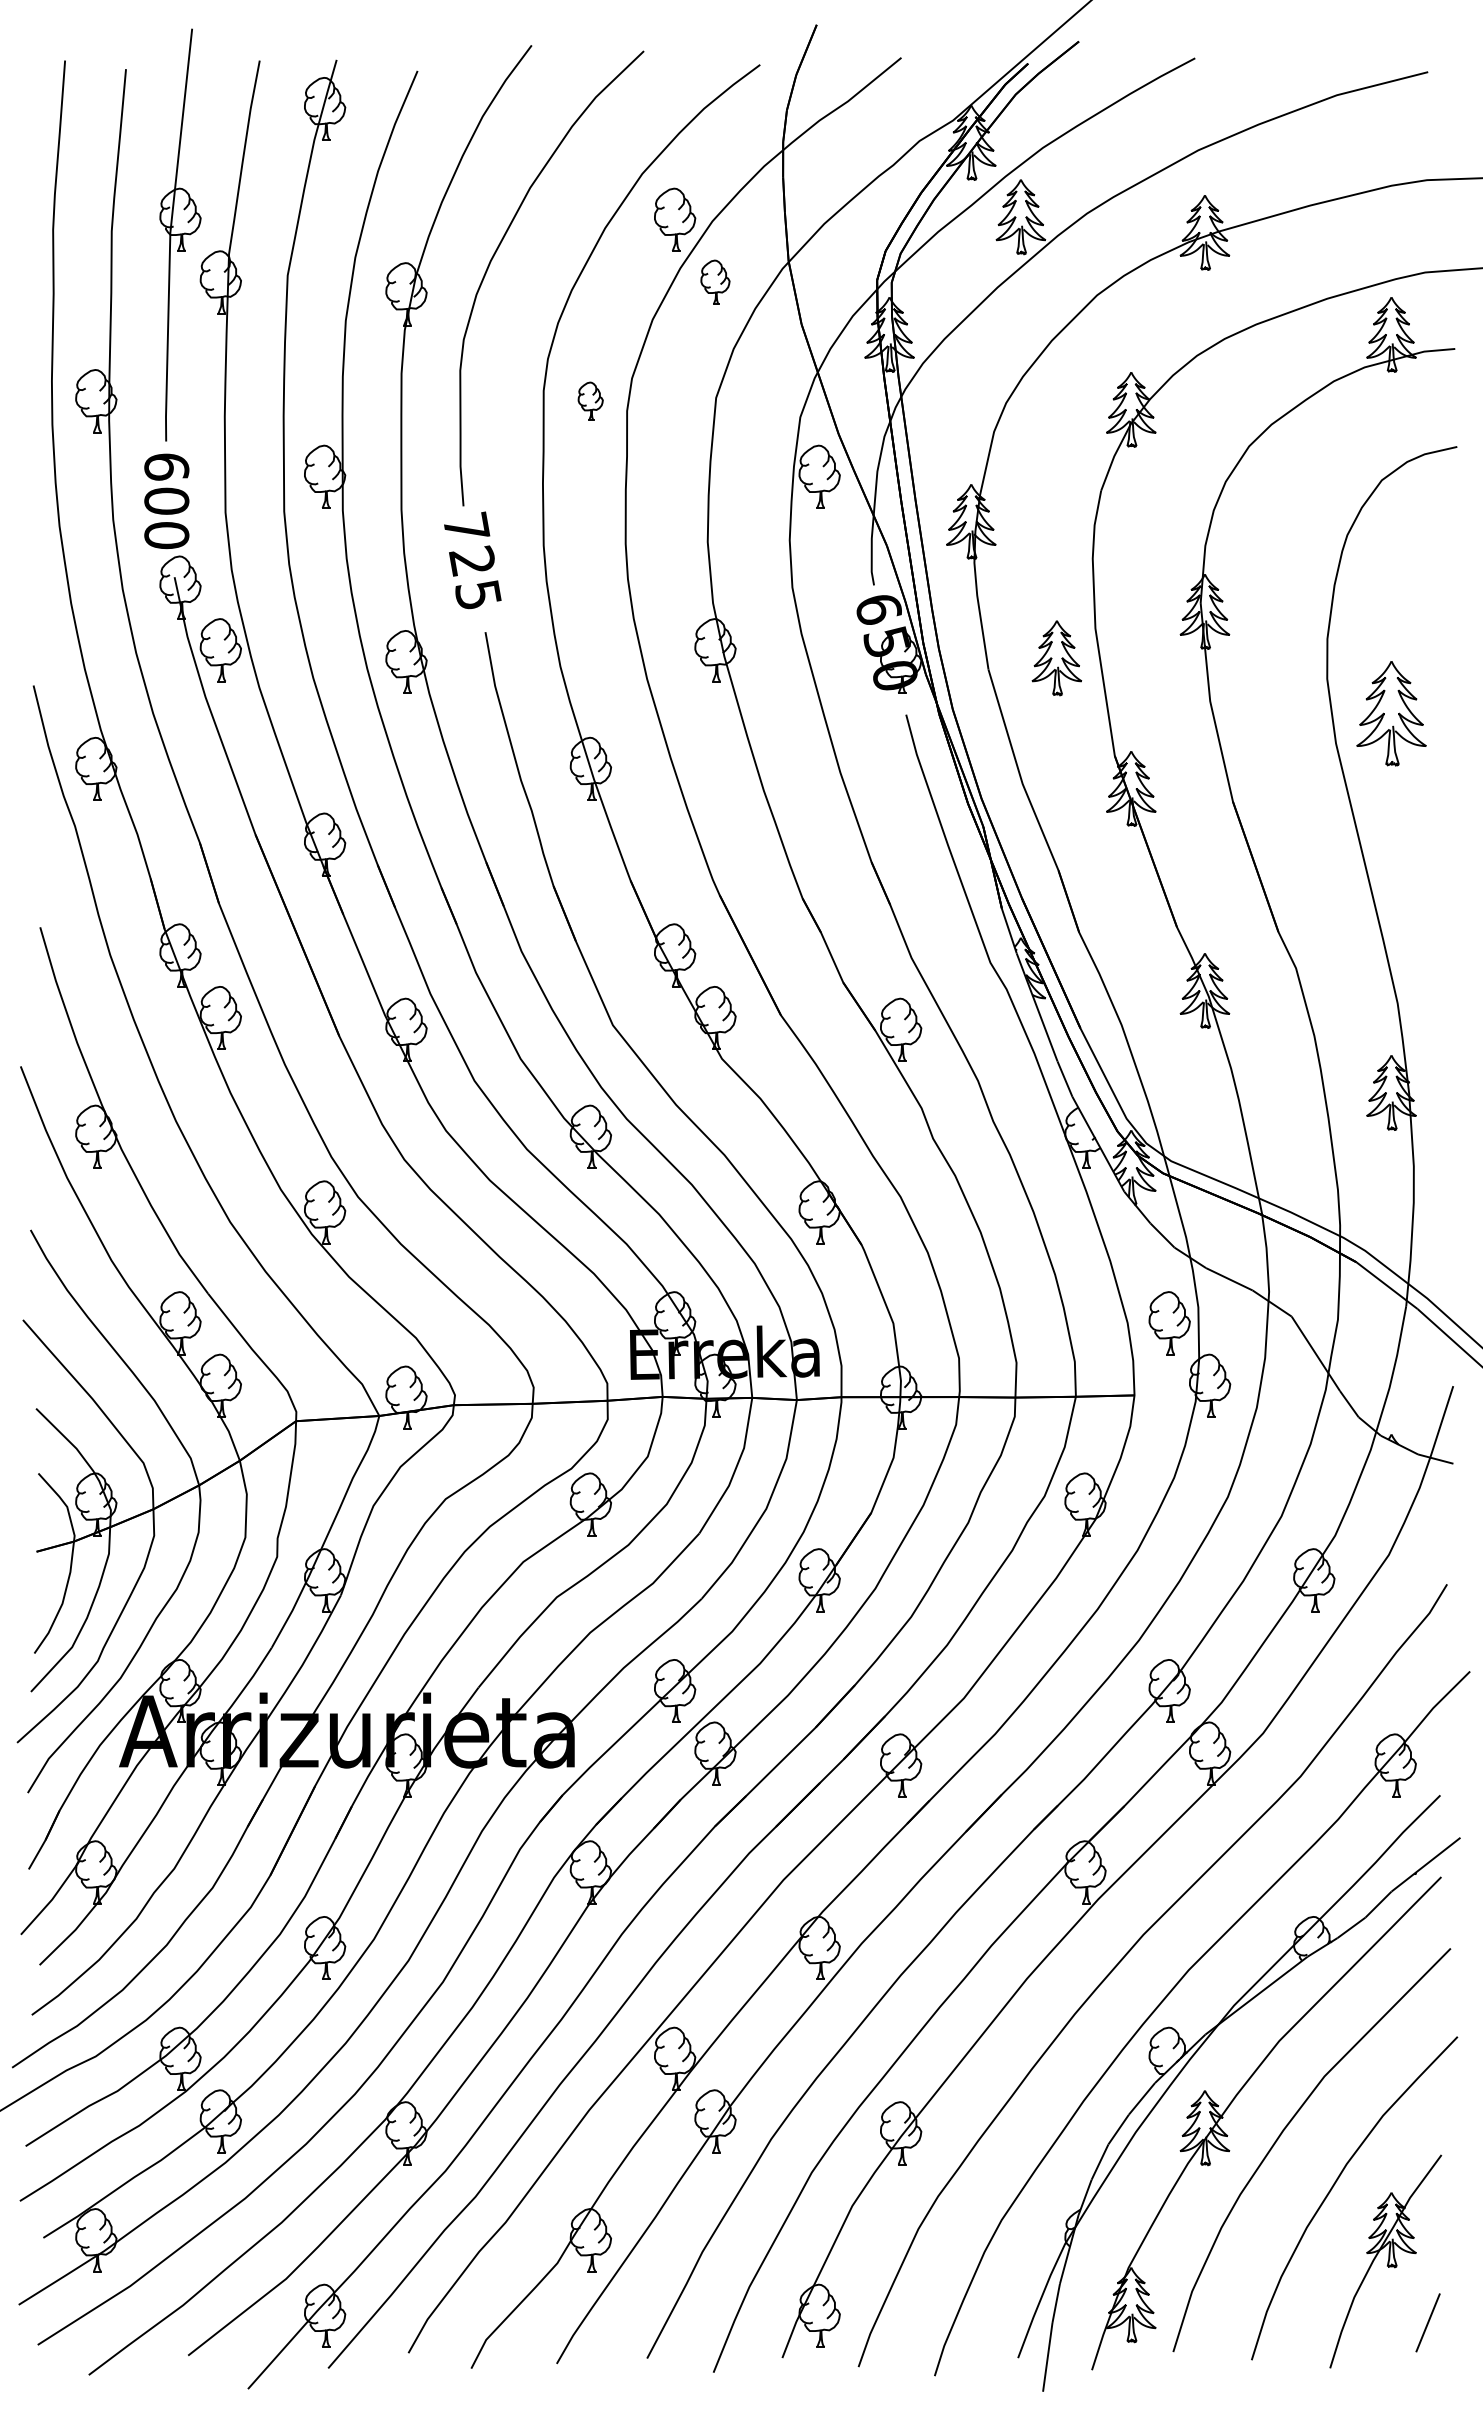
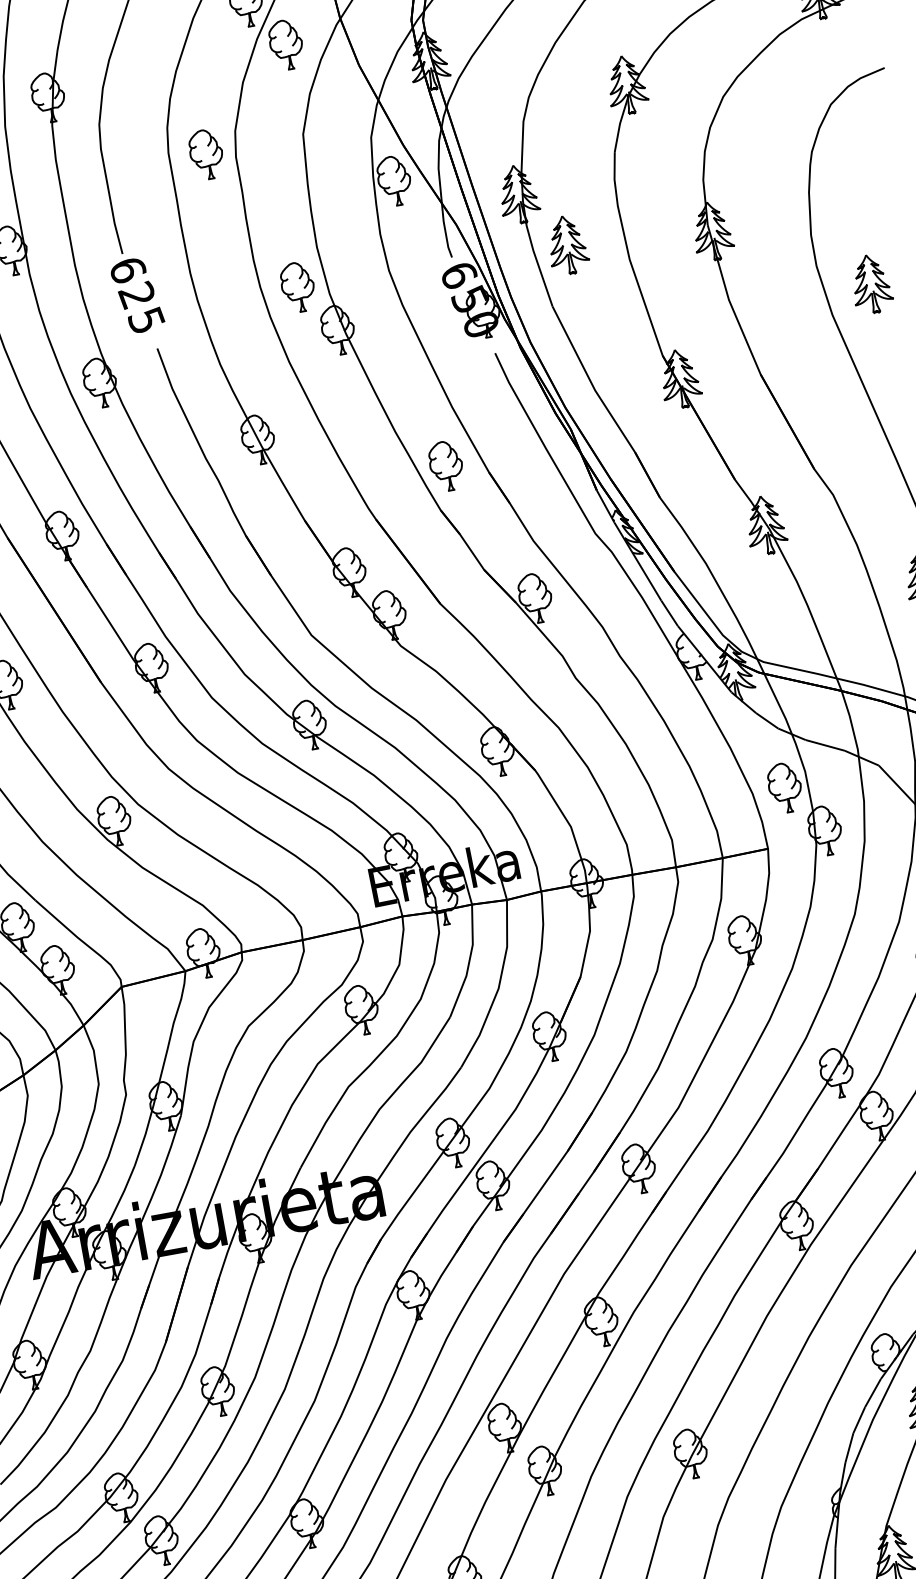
part: (715, 282) -> (286, 44), size x1.43
part: (590, 401) -> (206, 154), size x1.67
text: (467, 526) -> (128, 269), 725 -> 625
part: (675, 587) -> (298, 287), added
part: (1056, 658) -> (567, 245), moved
part: (1391, 713) -> (871, 283), size x0.71
part: (819, 844) -> (446, 466), added

